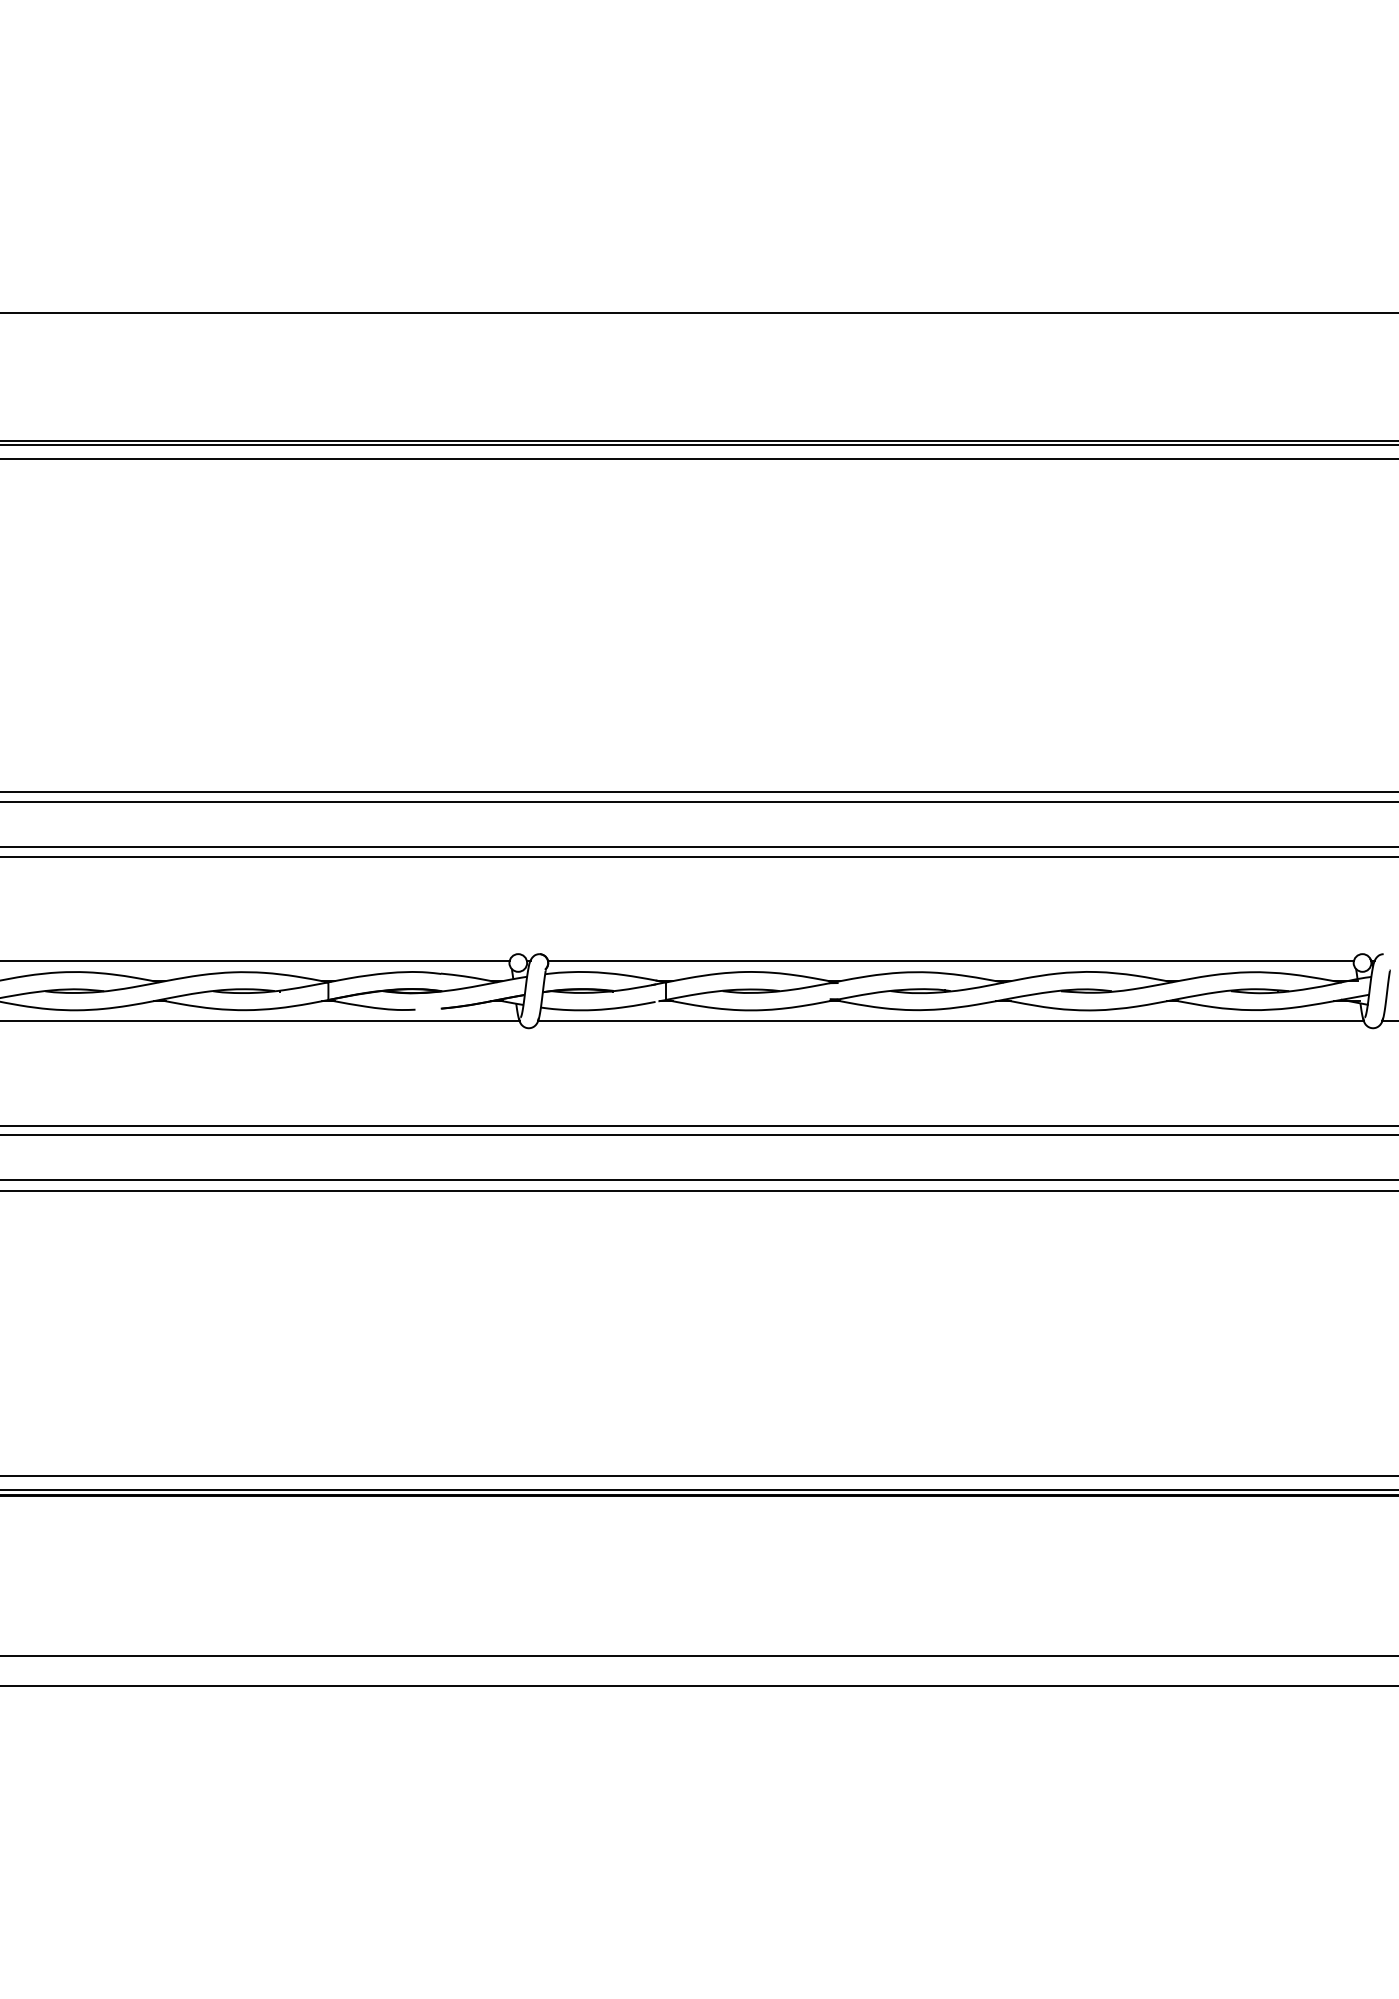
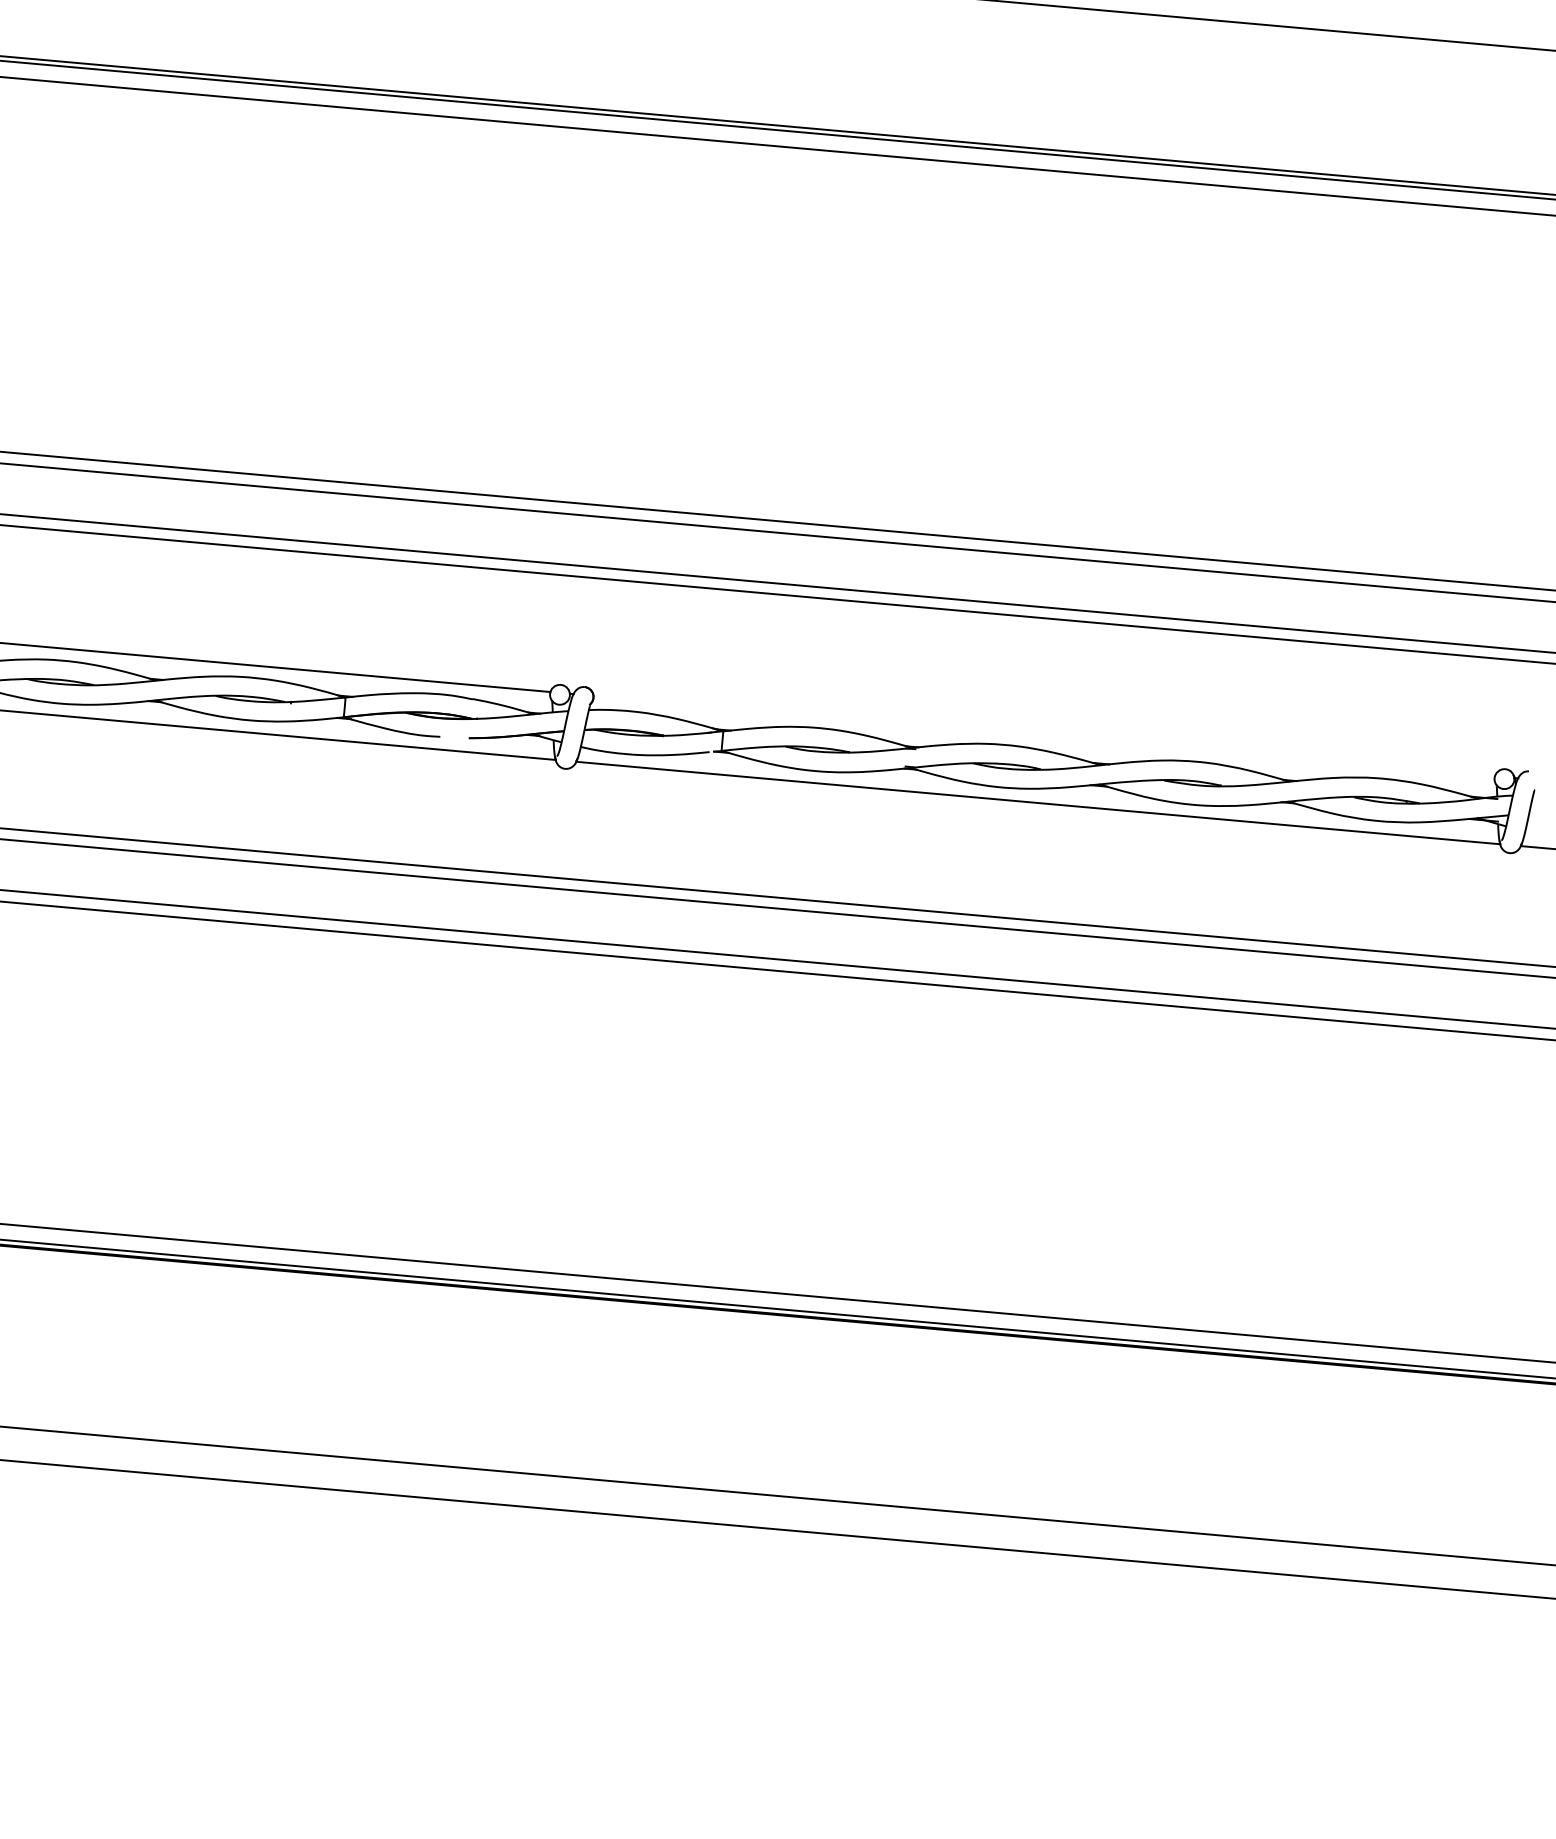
line: (950, 961) -> (1043, 736), removed

